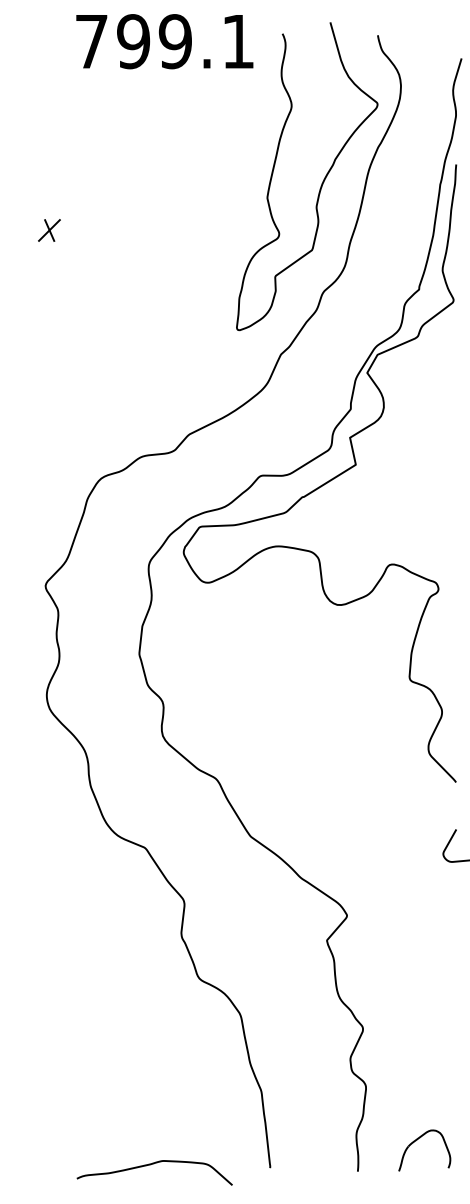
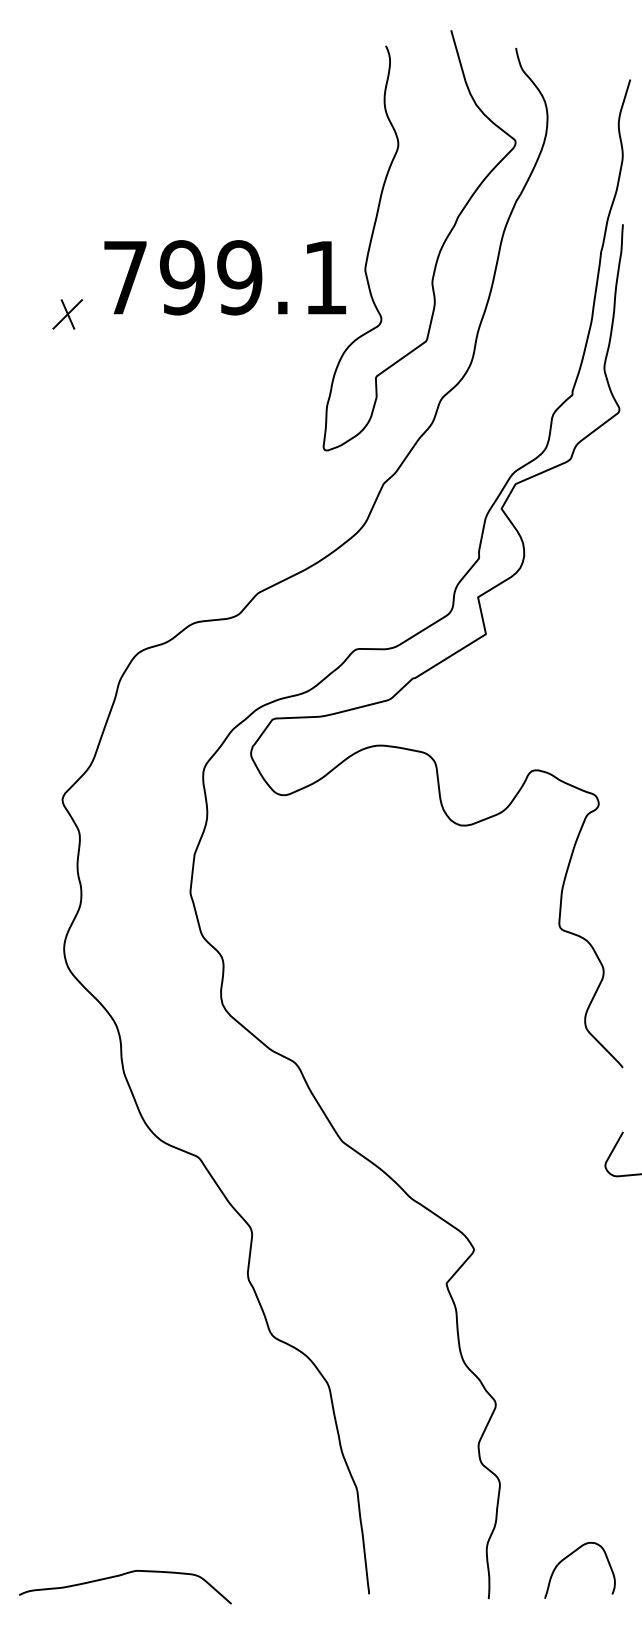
text: (164, 41) -> (224, 277), moved
curve: (153, 1164) -> (123, 1575), moved

